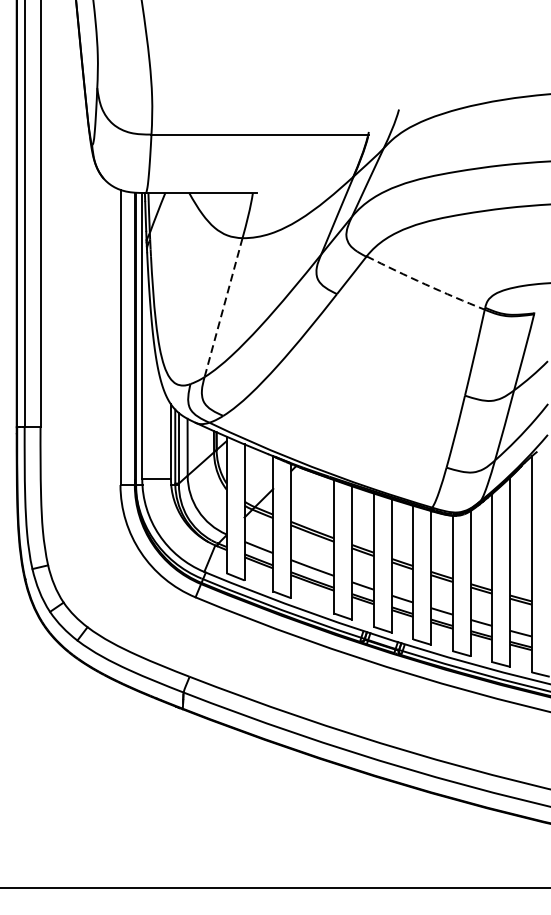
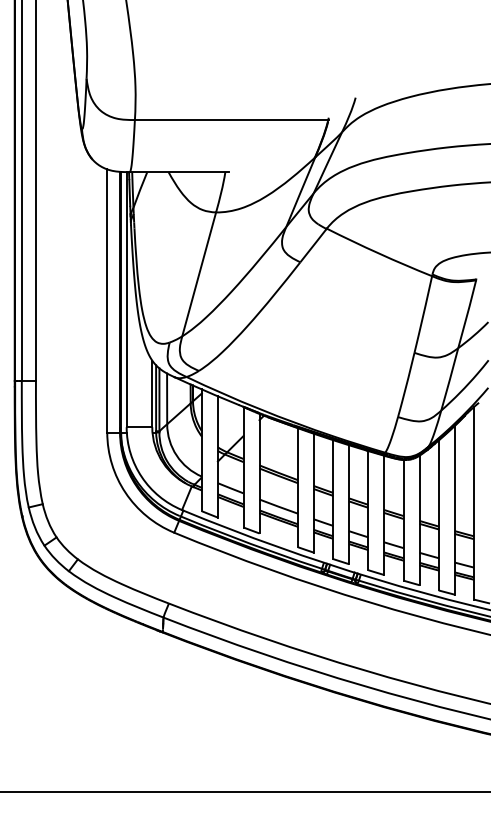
arc: (424, 284) -> (378, 253), dashed -> solid
line: (223, 307) -> (199, 274), dashed -> solid

